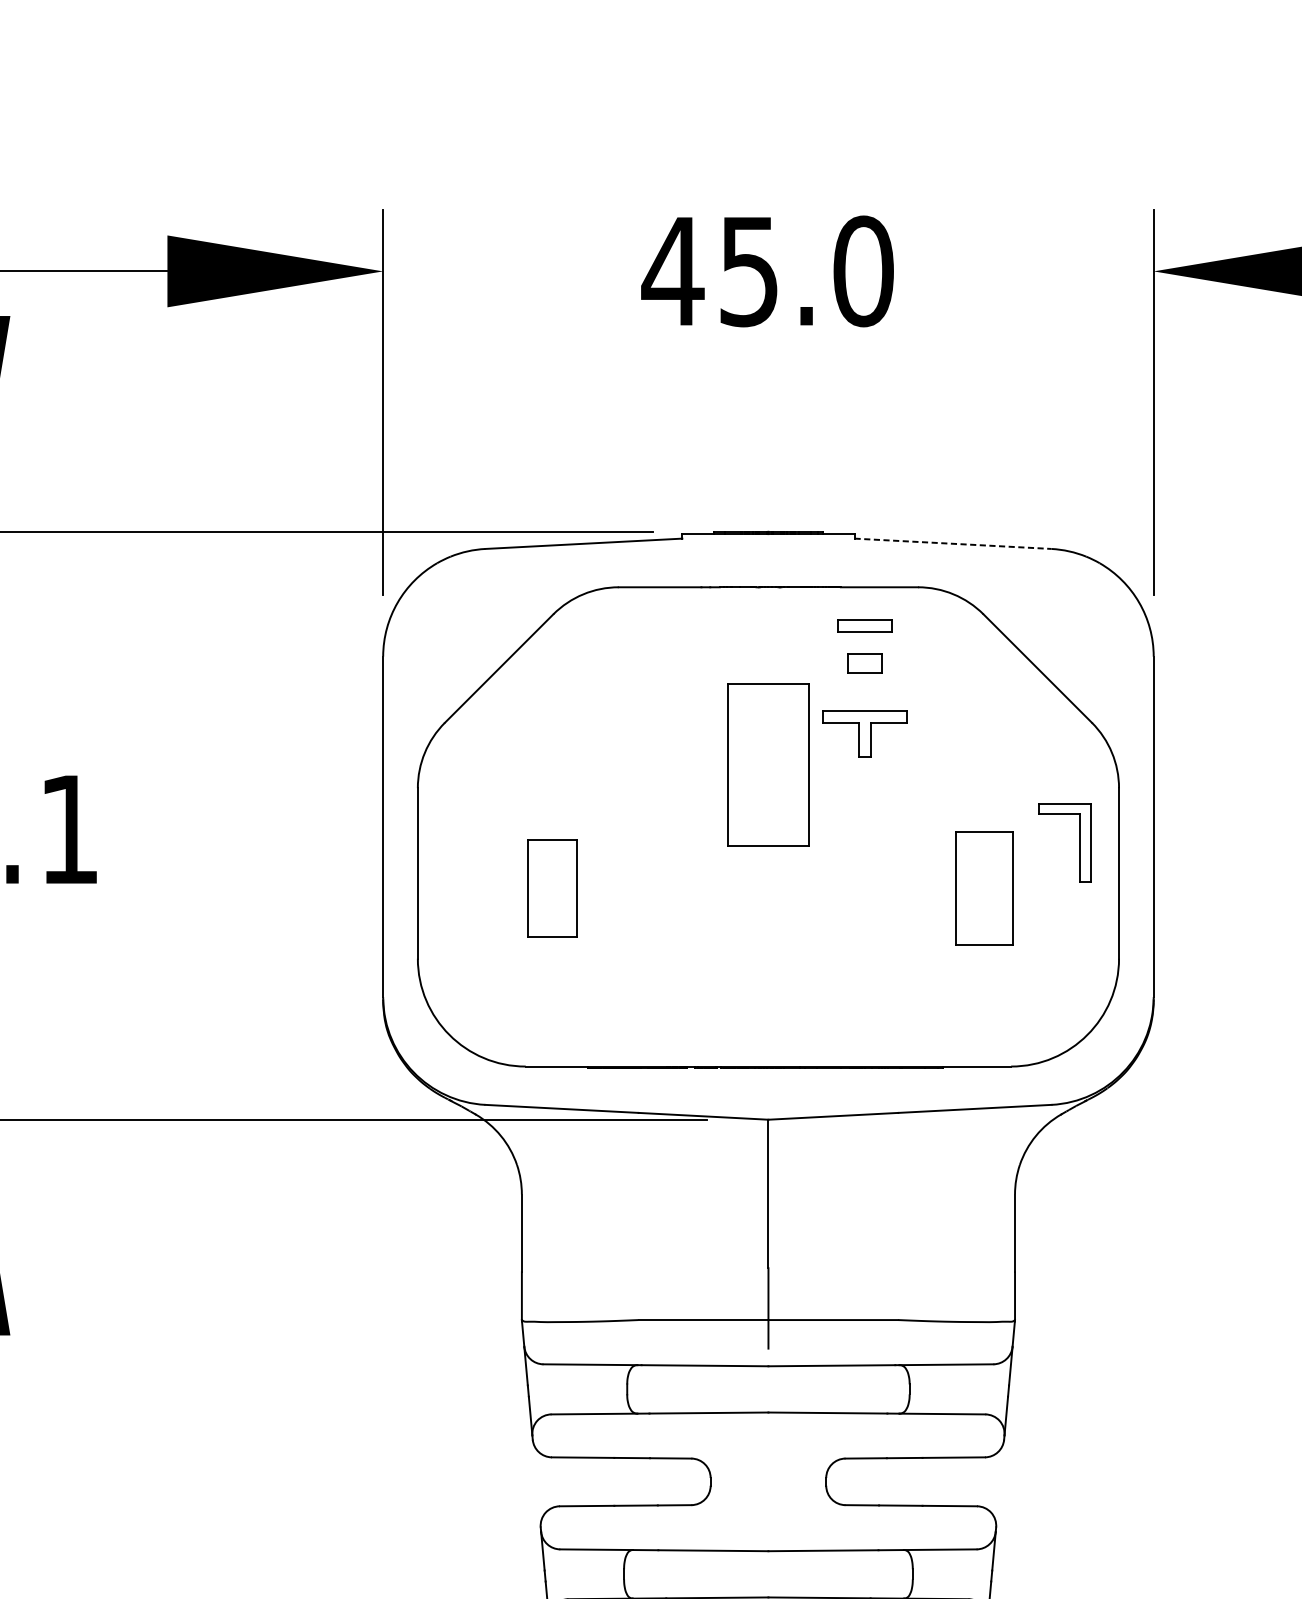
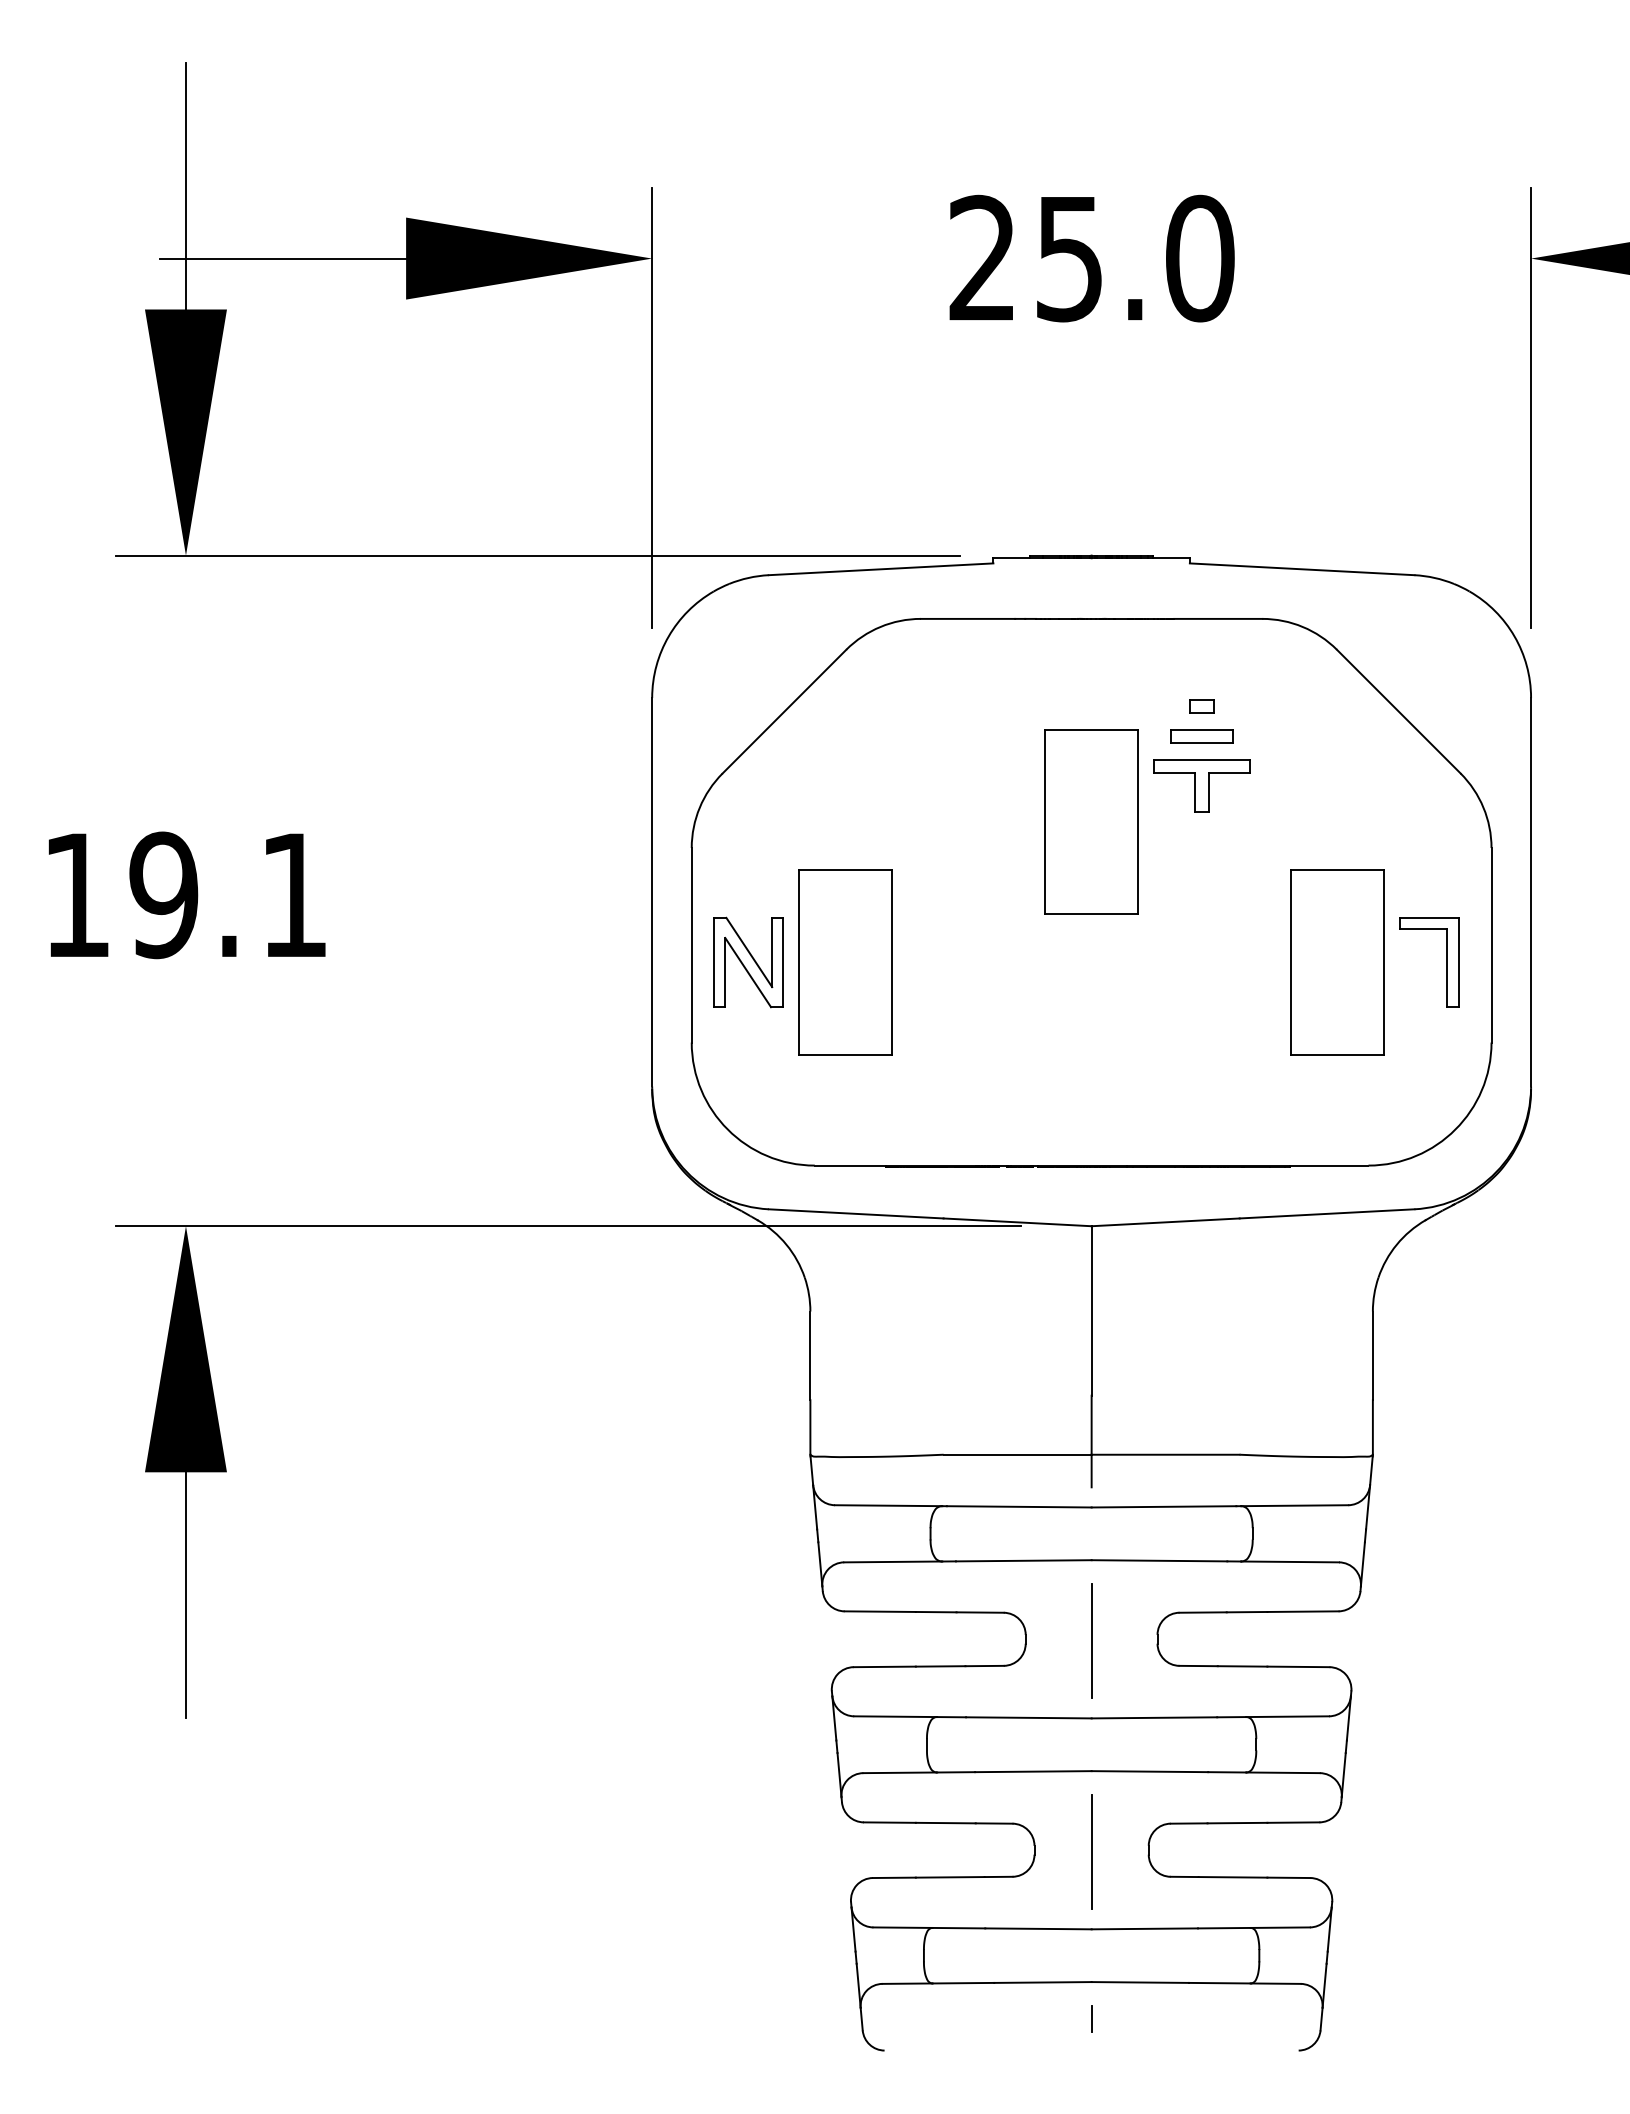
text: (672, 270) -> (982, 257), 45.0 -> 25.0
line: (953, 543) -> (1302, 569), dashed -> solid
part: (864, 626) -> (1201, 736), moved
part: (864, 664) -> (1201, 706), size x0.62
part: (1079, 842) -> (1446, 962), moved
part: (467, 888) -> (748, 962), added
part: (552, 888) -> (845, 962), size x1.67
part: (984, 888) -> (1337, 962), size x1.43
line: (768, 1483) -> (1091, 1641), added

